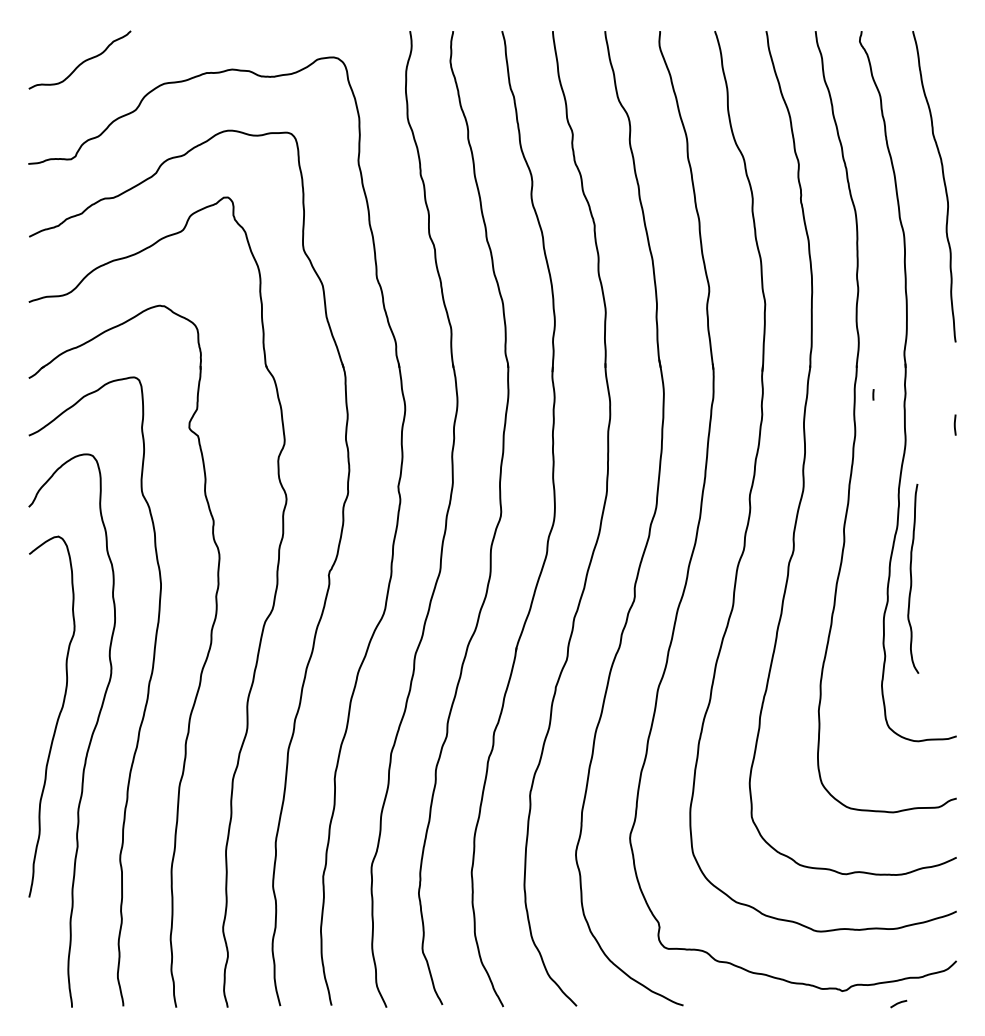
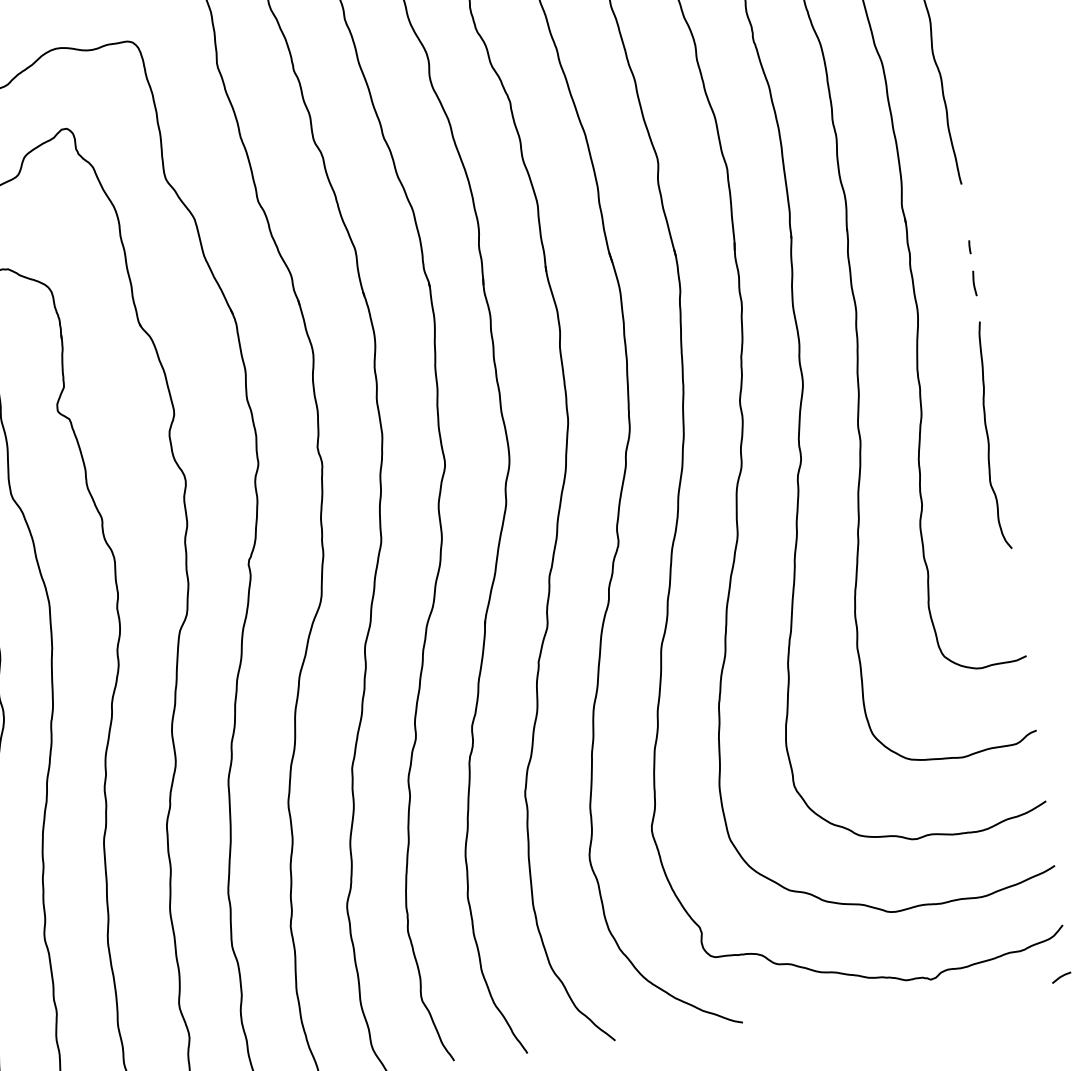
line: (873, 394) -> (969, 246), moved
curve: (912, 578) -> (989, 435), moved
line: (898, 1003) -> (1061, 977), moved

